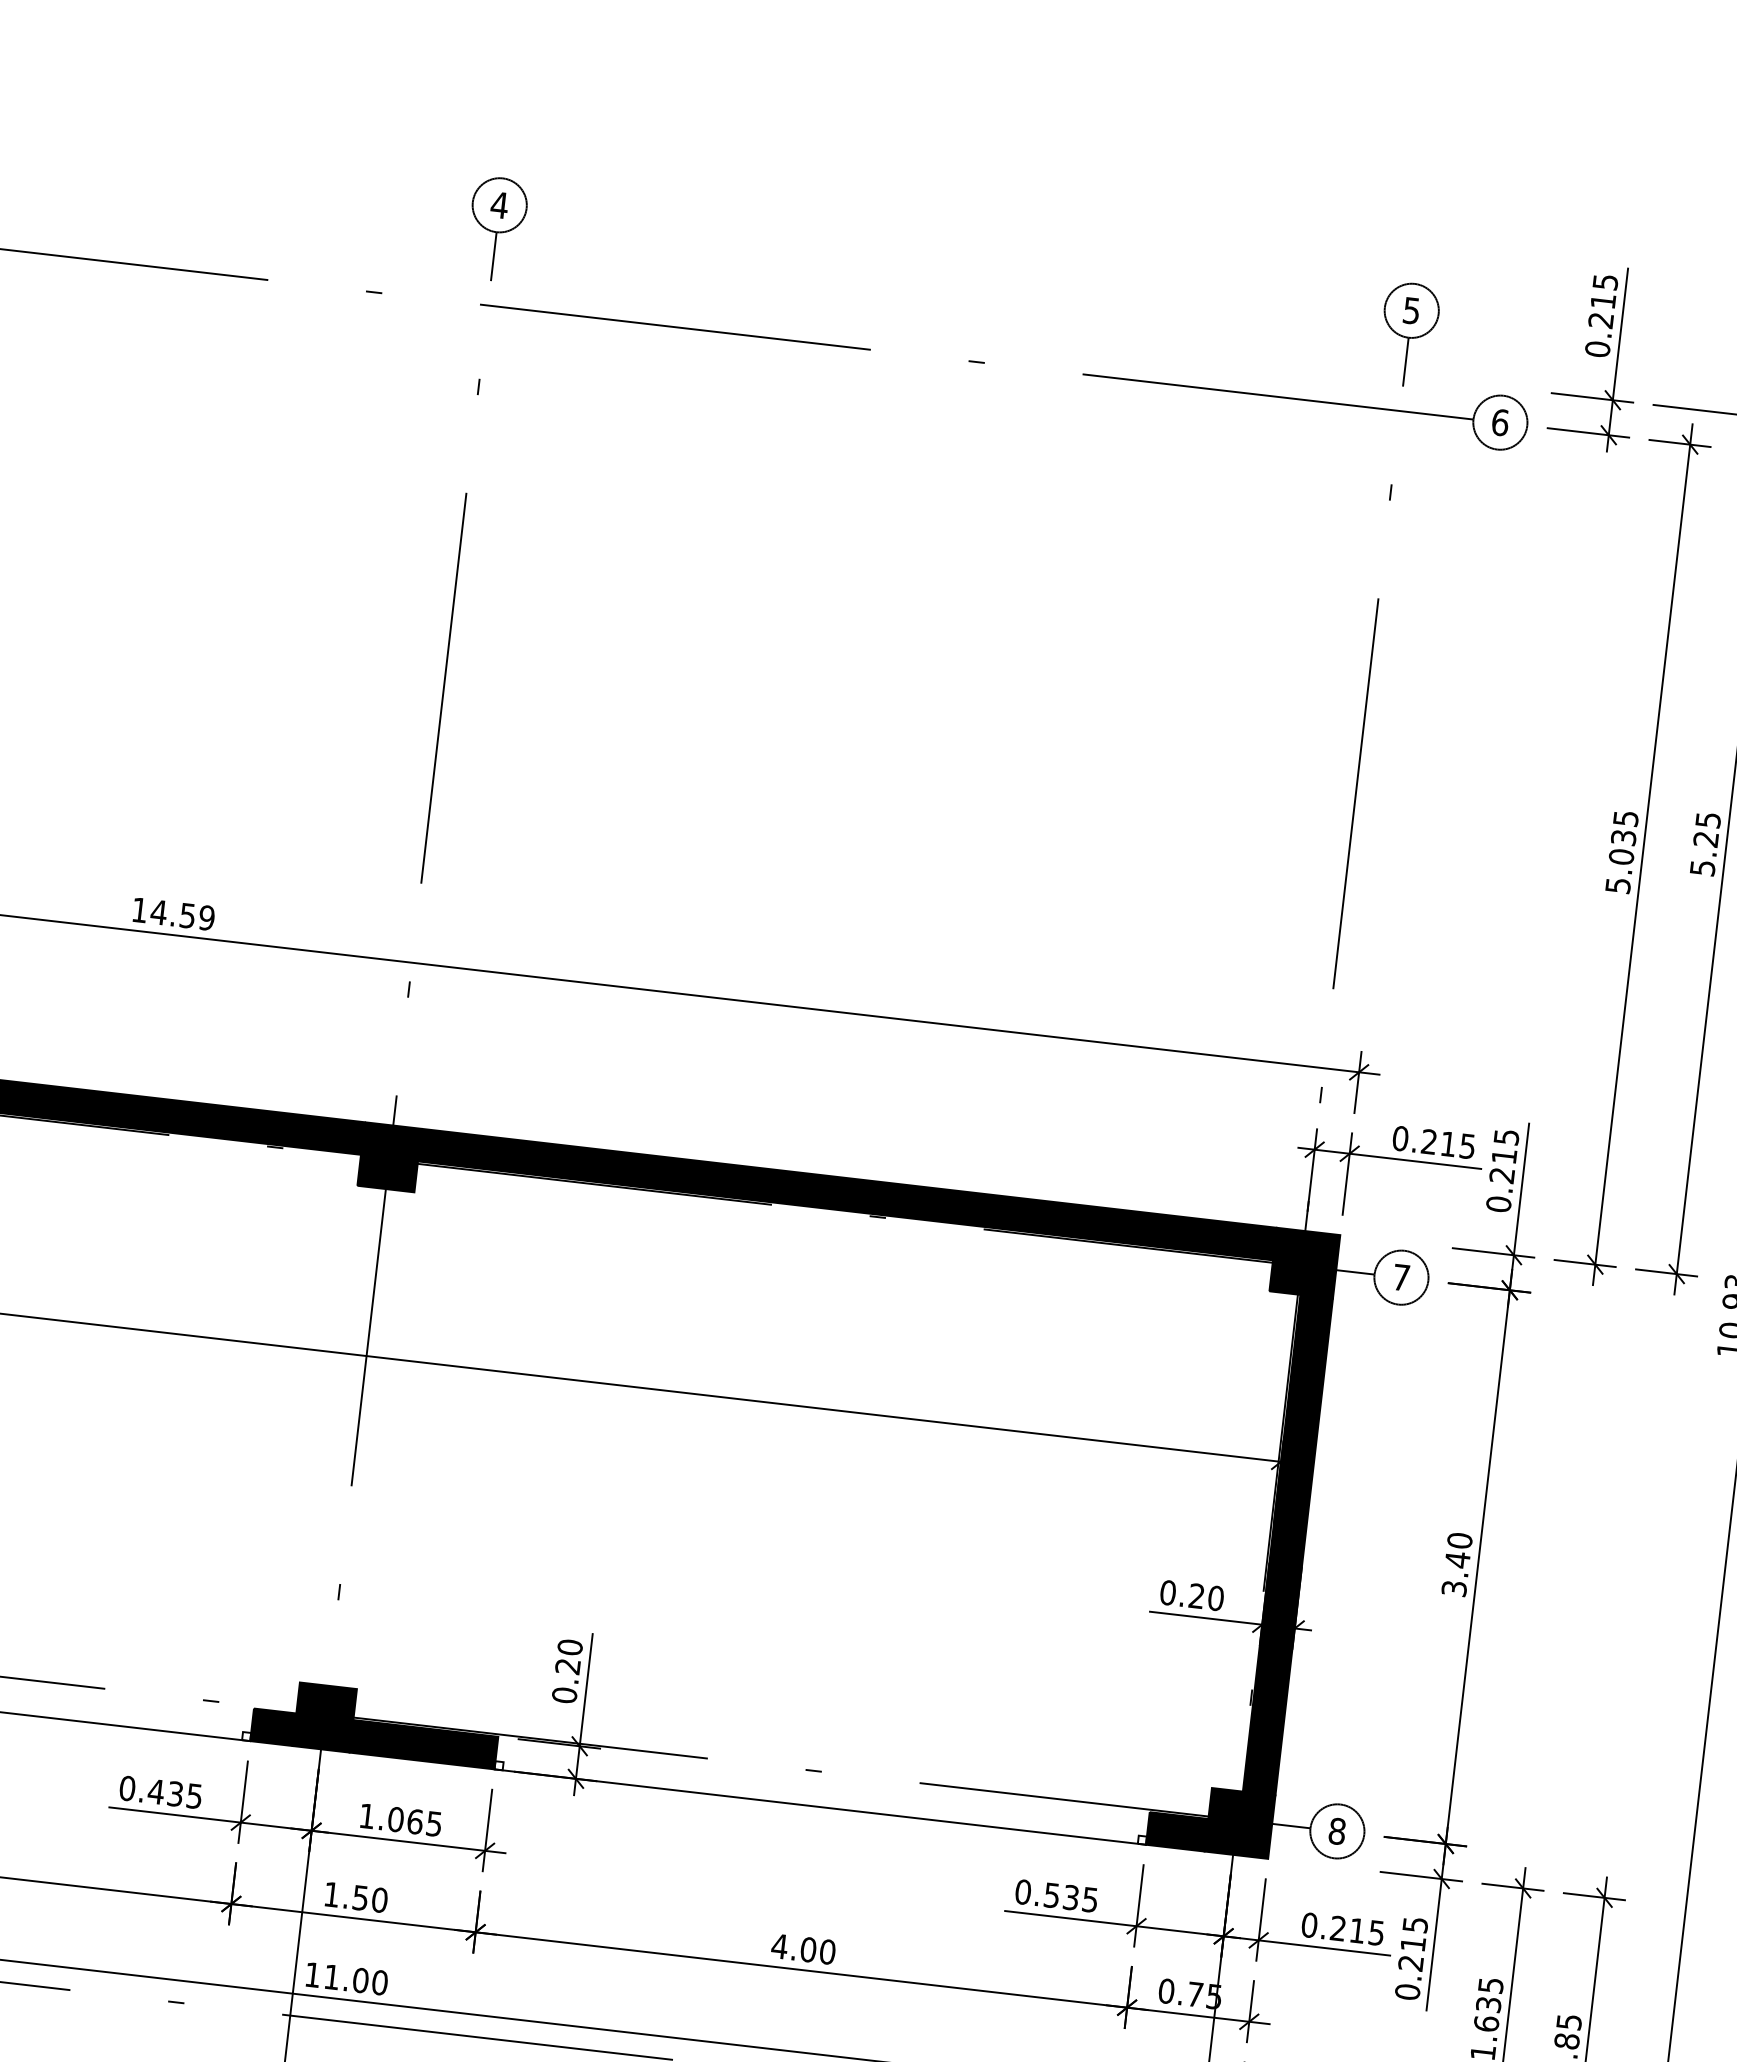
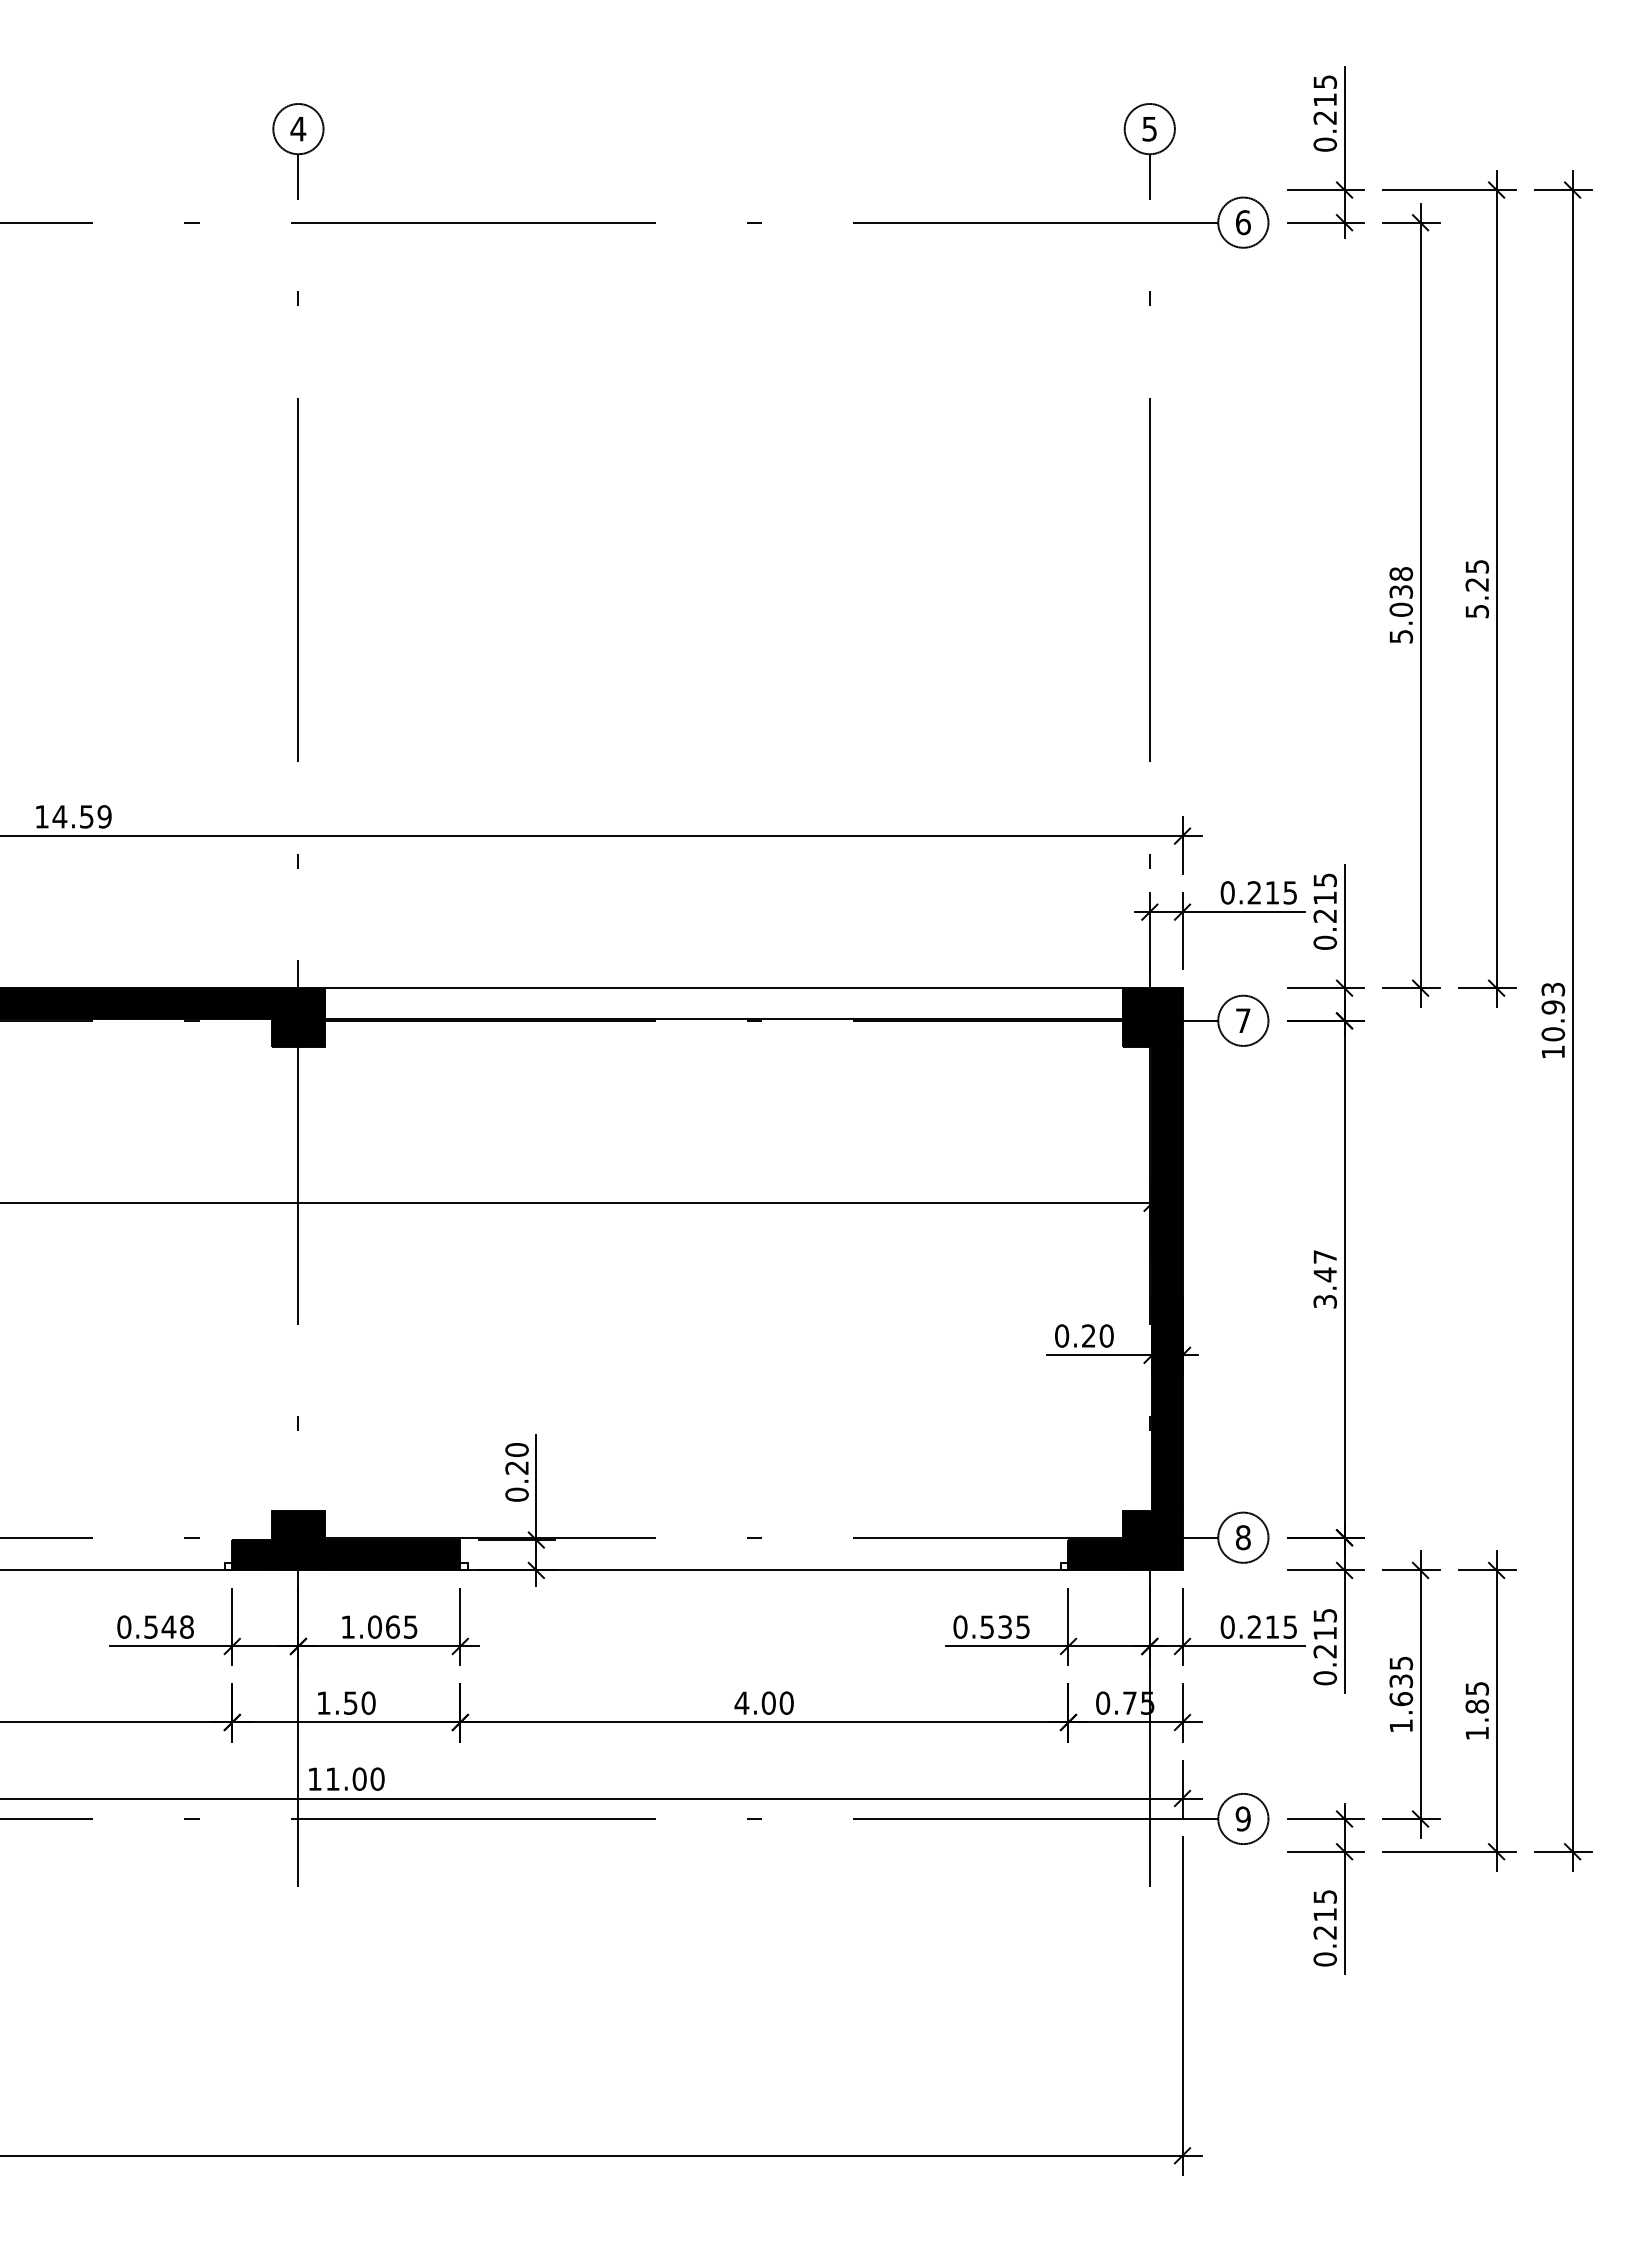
text: (1625, 817) -> (1400, 573), 5.035 -> 5.038
fill: (847, 1194) -> (724, 1003), removed
text: (1459, 1540) -> (1324, 1256), 3.40 -> 3.47
text: (174, 1793) -> (168, 1626), 0.435 -> 0.548

